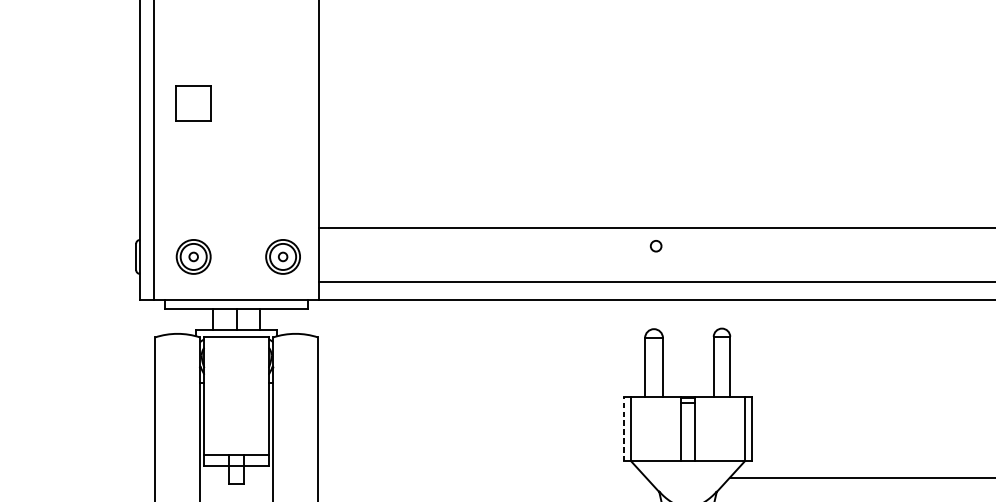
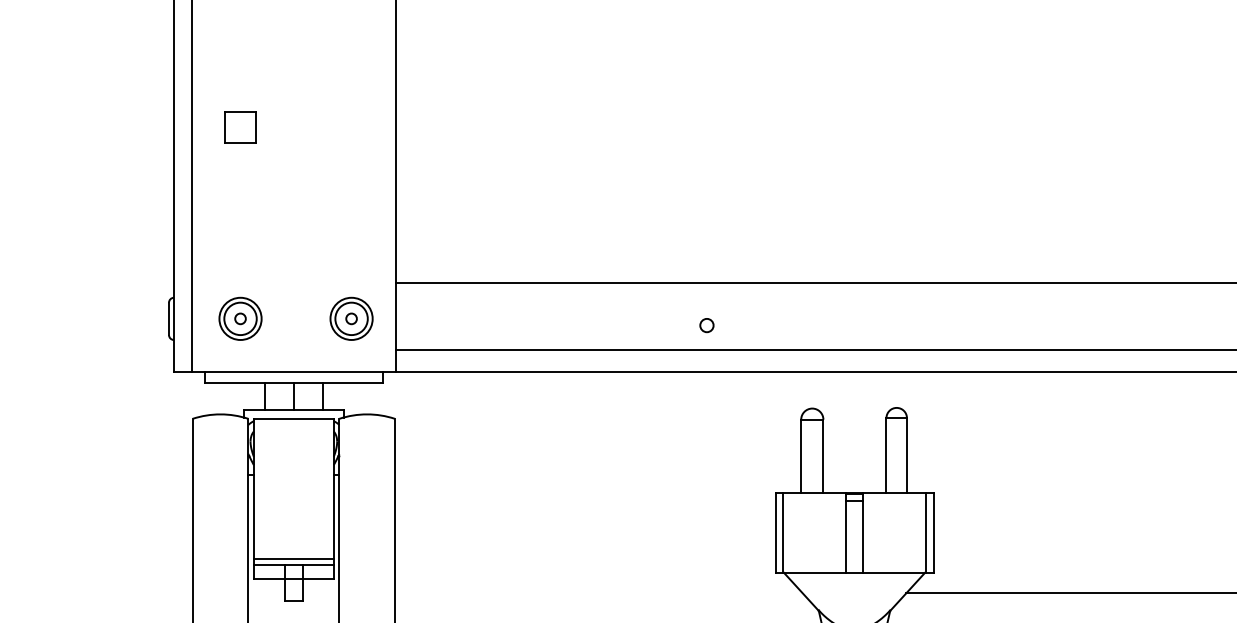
part: (193, 102) -> (240, 127), size x0.71
circle: (655, 246) -> (706, 325), moved
line: (624, 428) -> (775, 532), dashed -> solid
line: (236, 450) -> (293, 559), added

